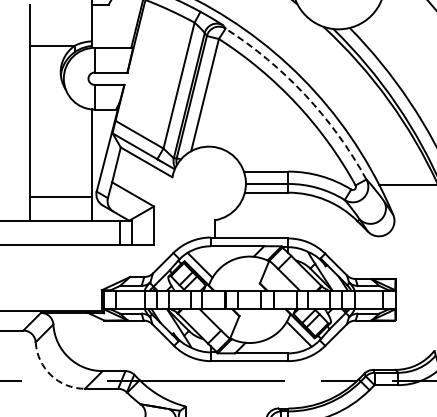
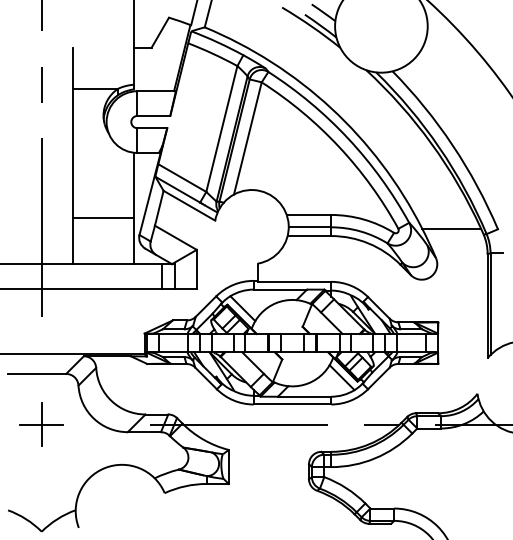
arc: (305, 95) -> (348, 138), dashed -> solid
line: (60, 197) -> (103, 218), moved
arc: (50, 375) -> (93, 418), dashed -> solid

